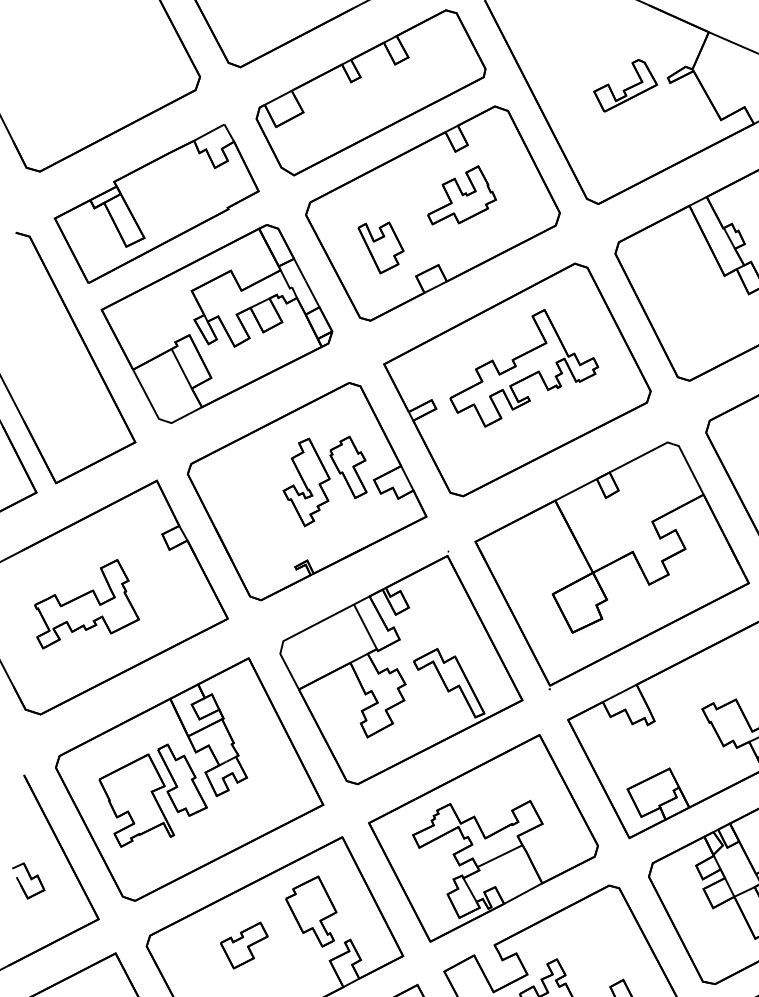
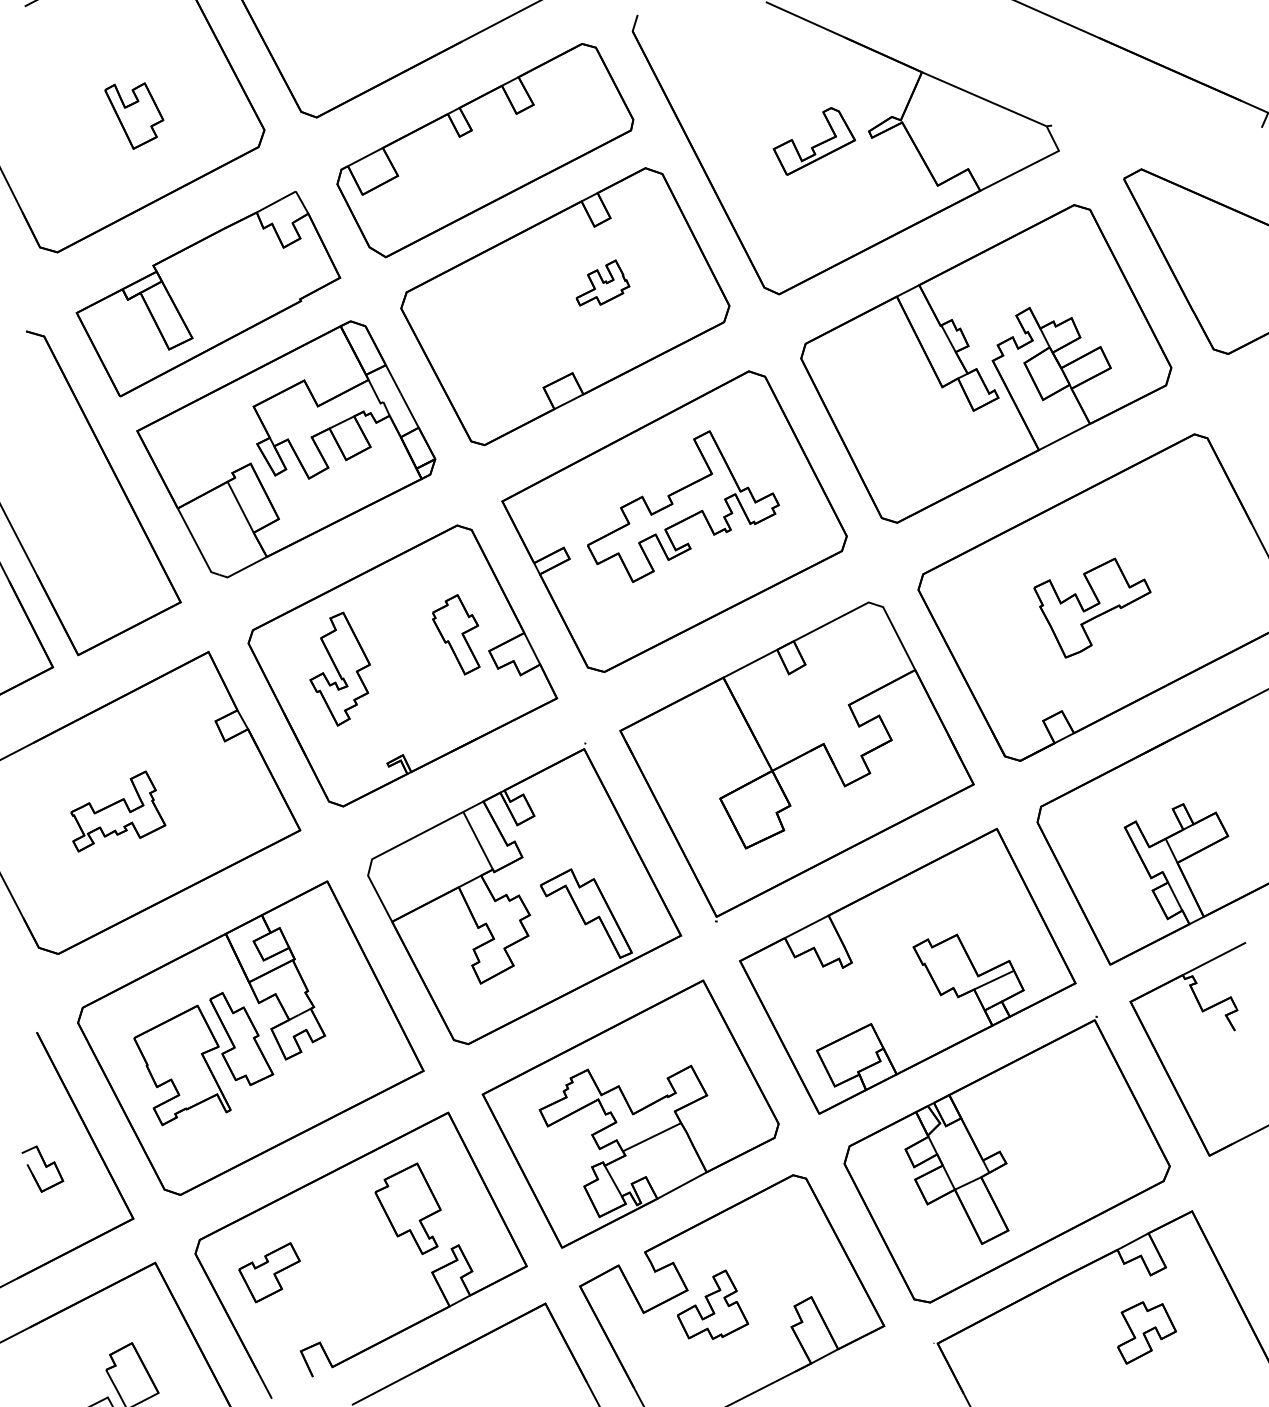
part: (461, 194) -> (602, 282), size x0.6
part: (381, 247) -> (134, 115), moved
part: (306, 481) -> (339, 668), moved
part: (87, 604) -> (118, 811), size x0.7
part: (244, 945) -> (269, 1272), moved

